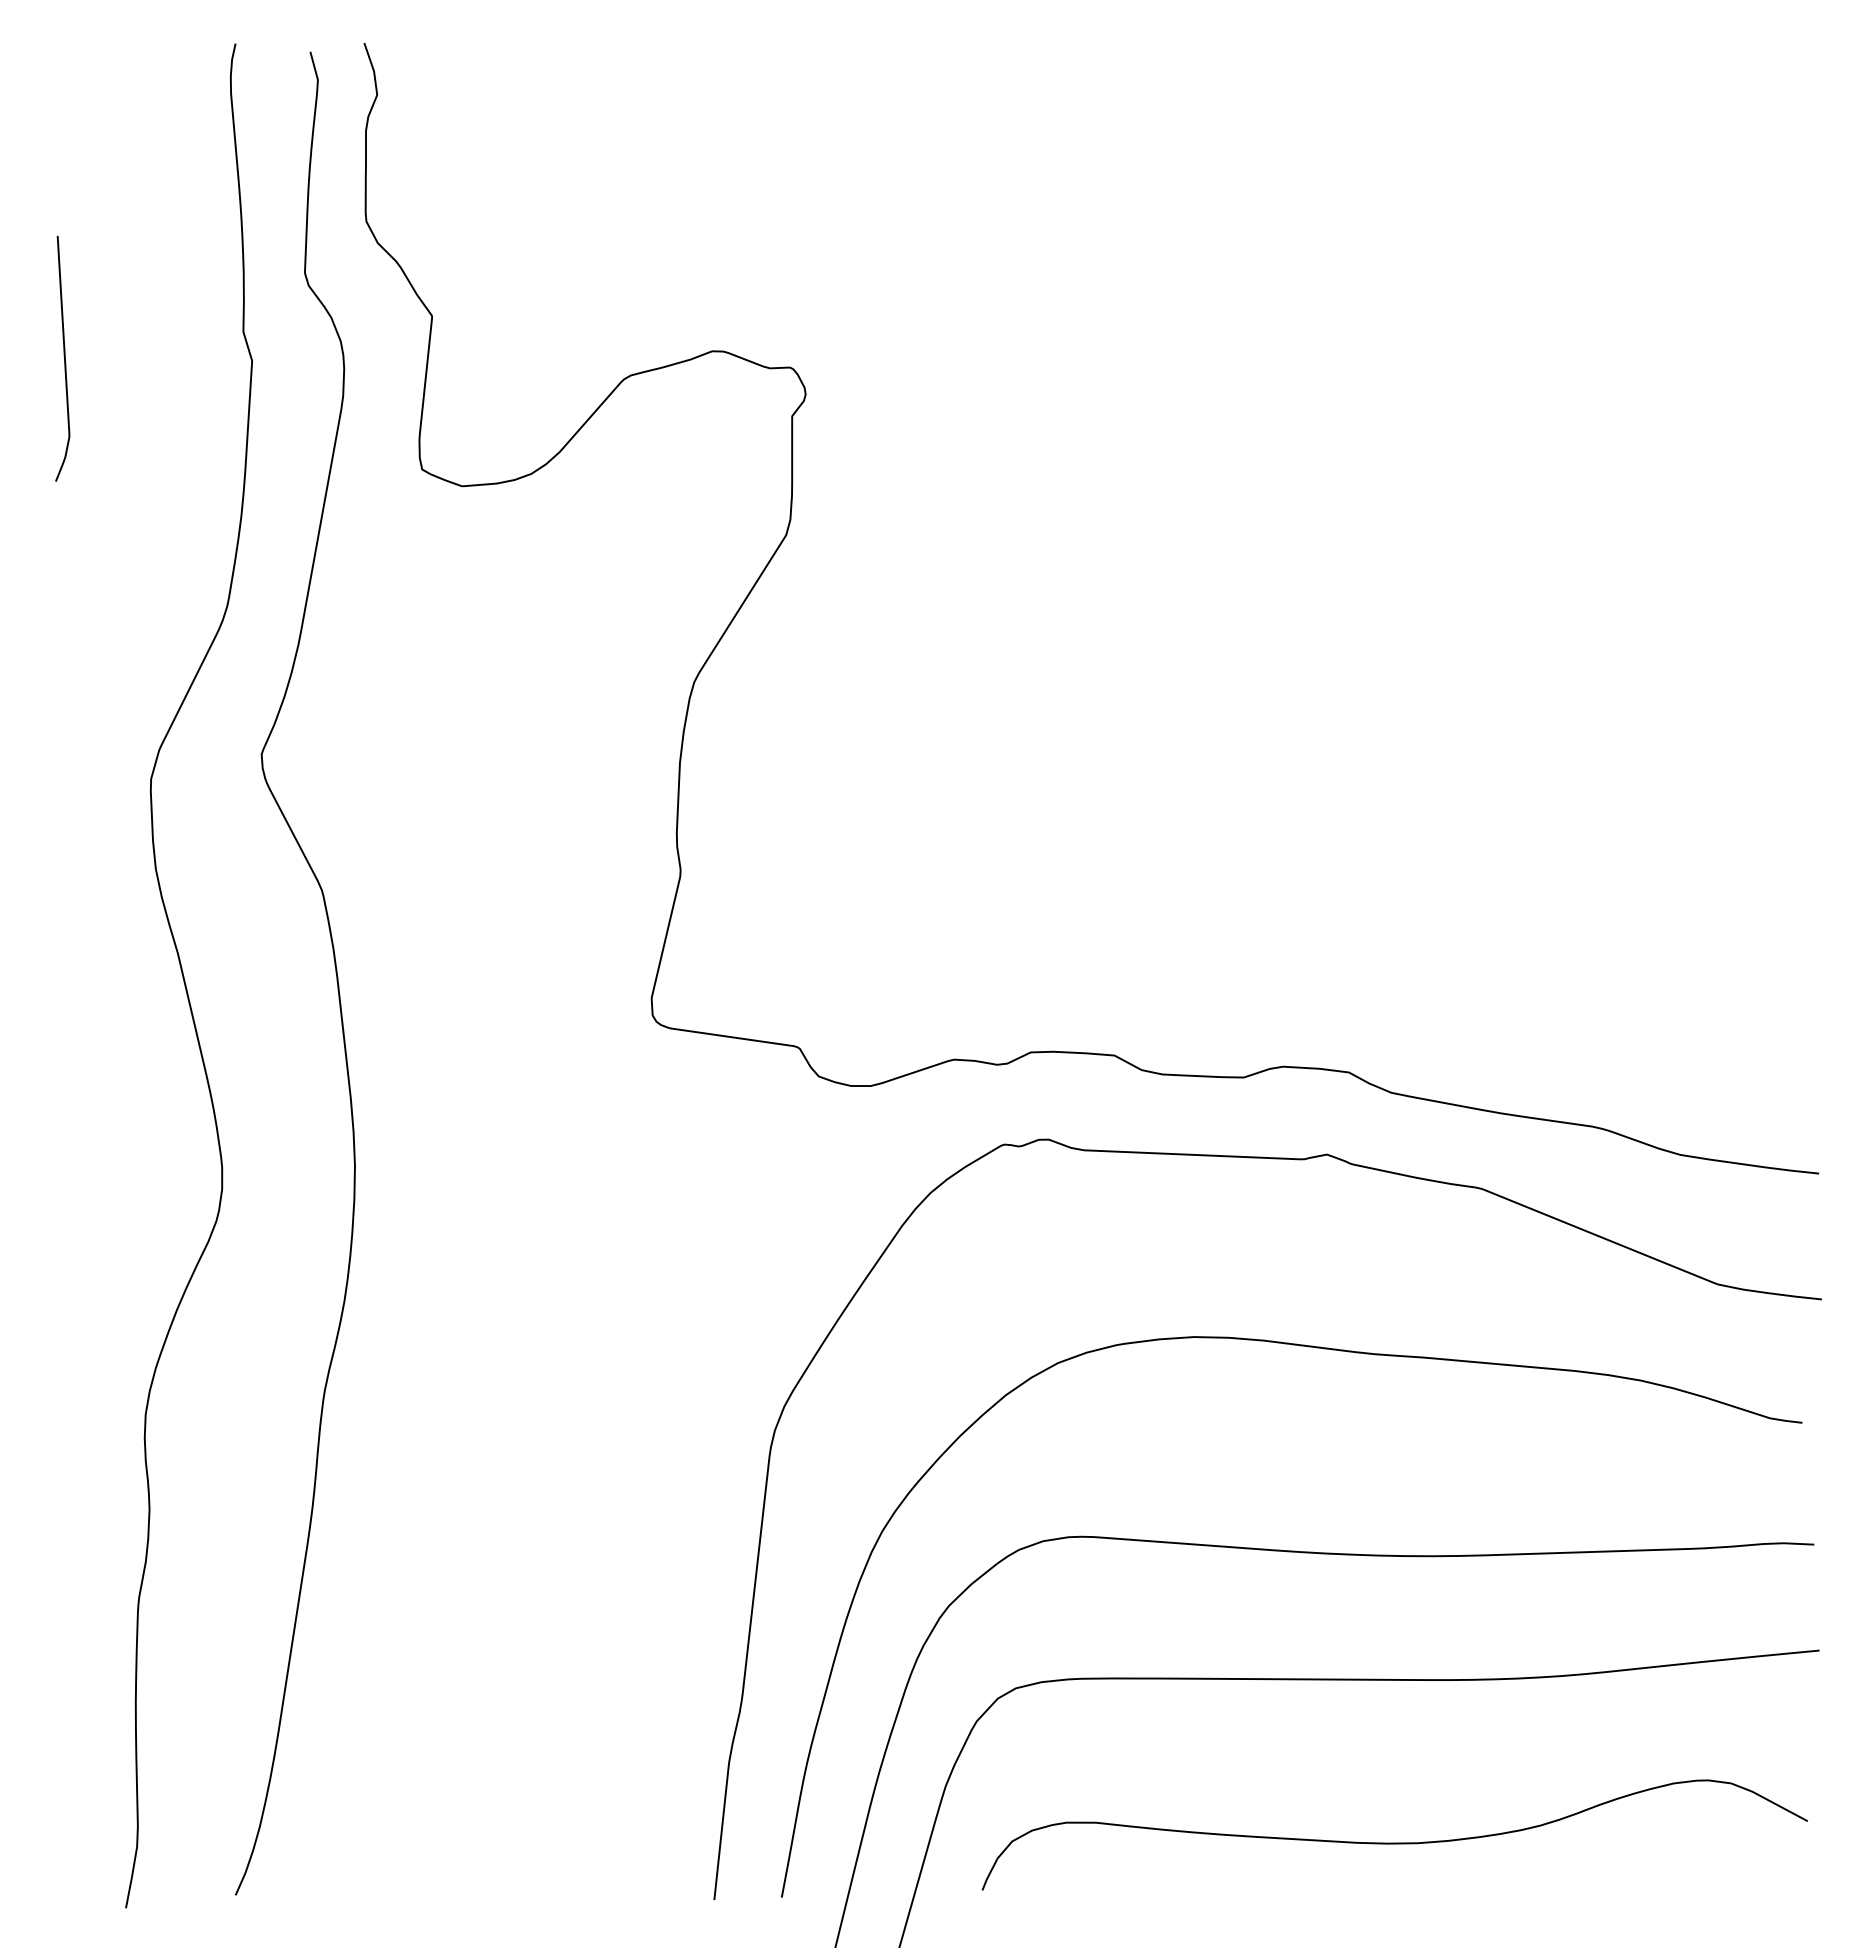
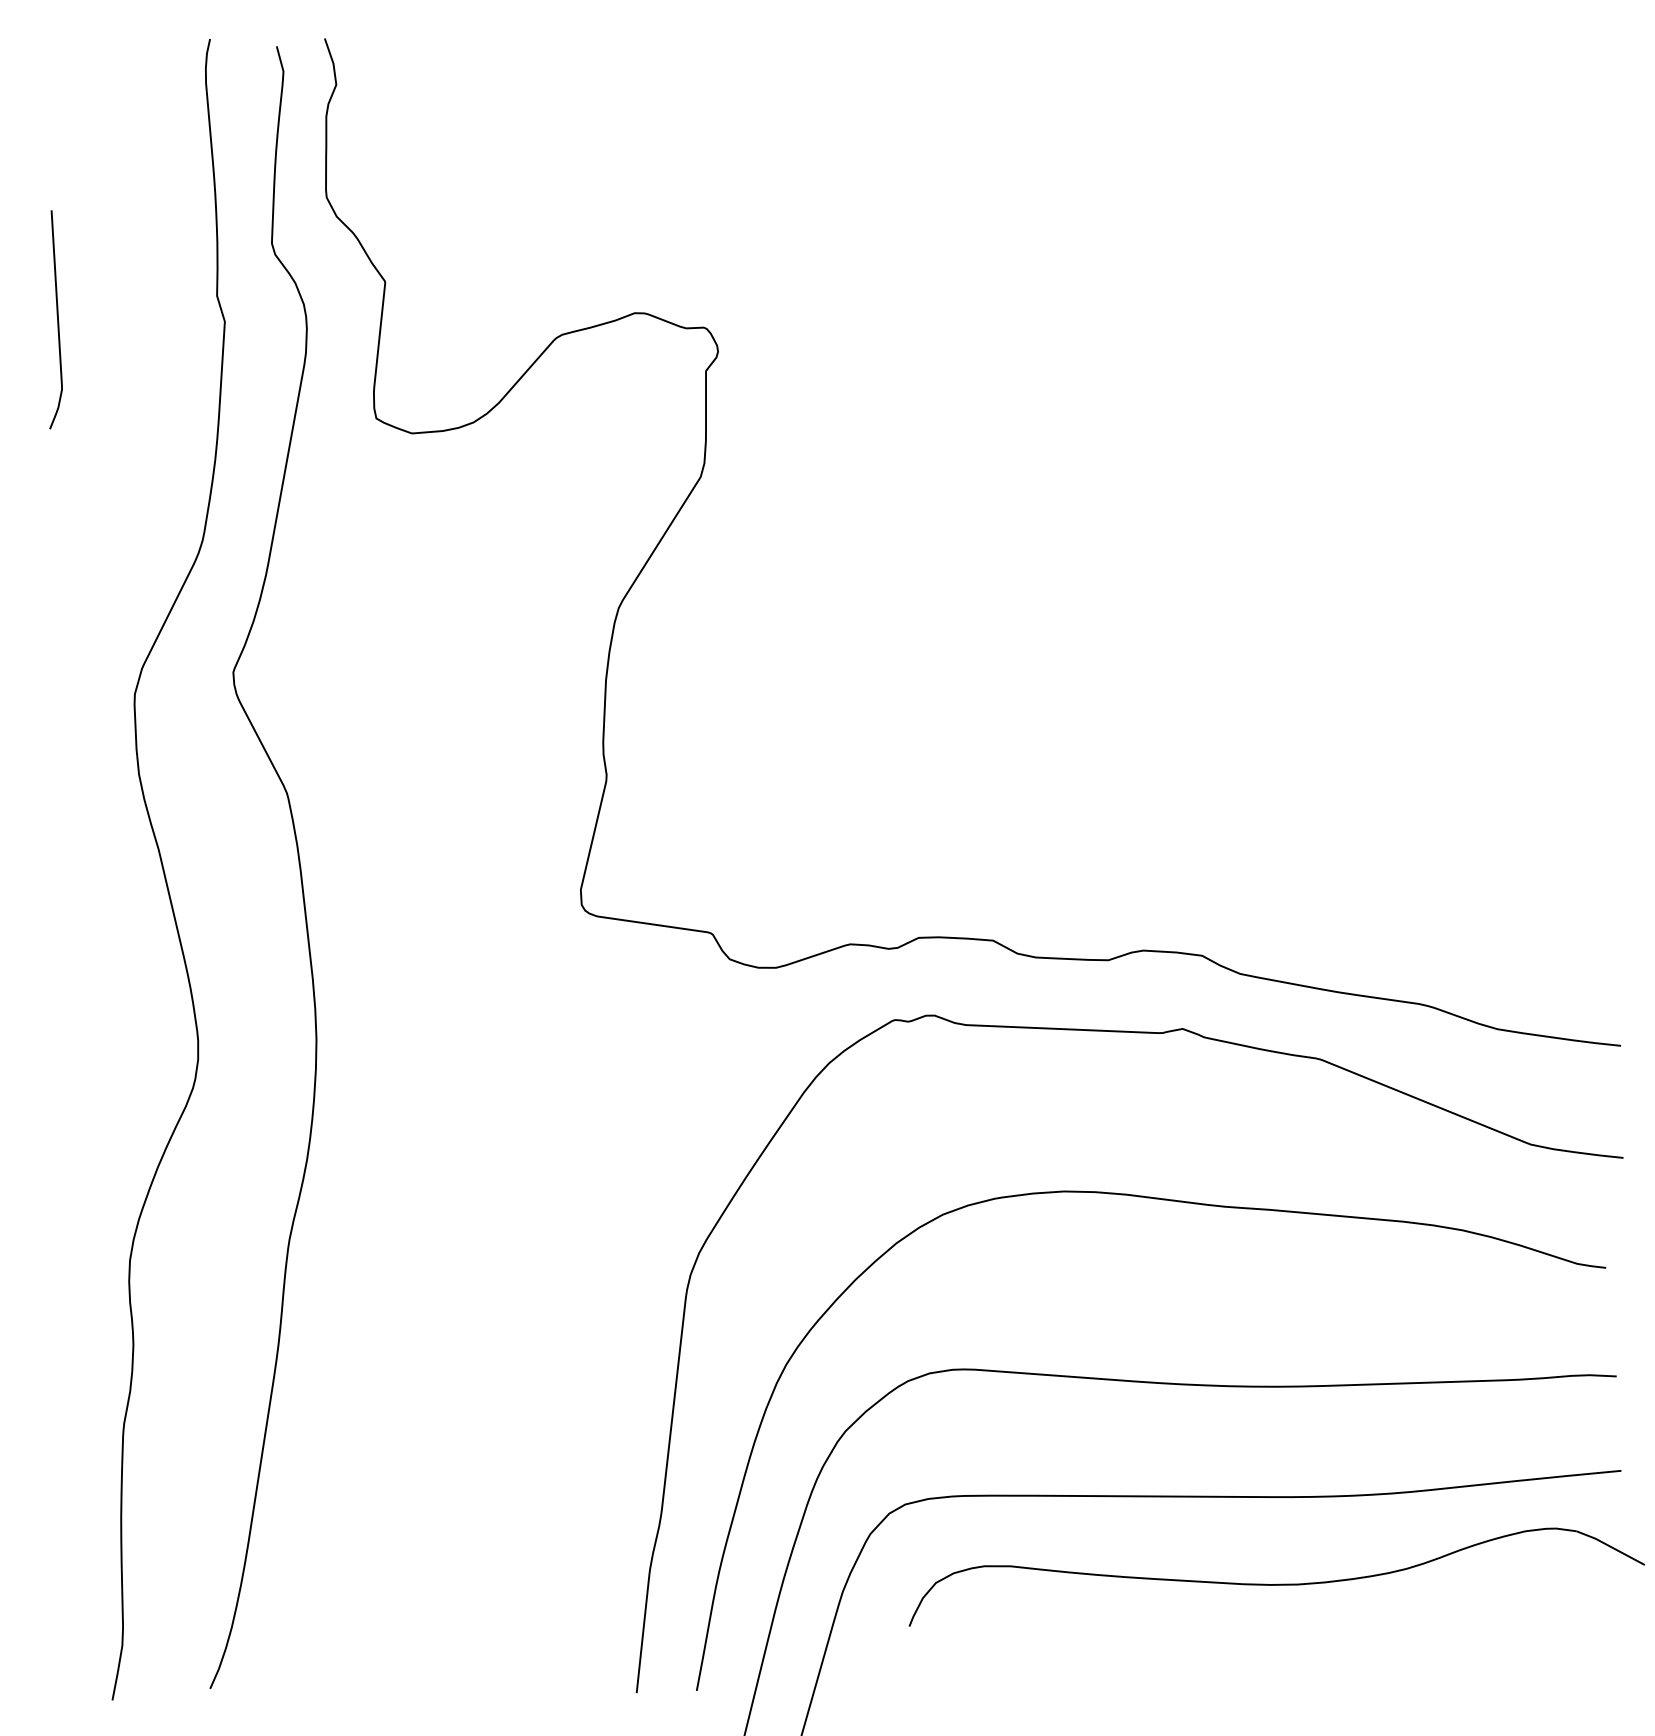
part: (1394, 1842) -> (1276, 1583), moved

